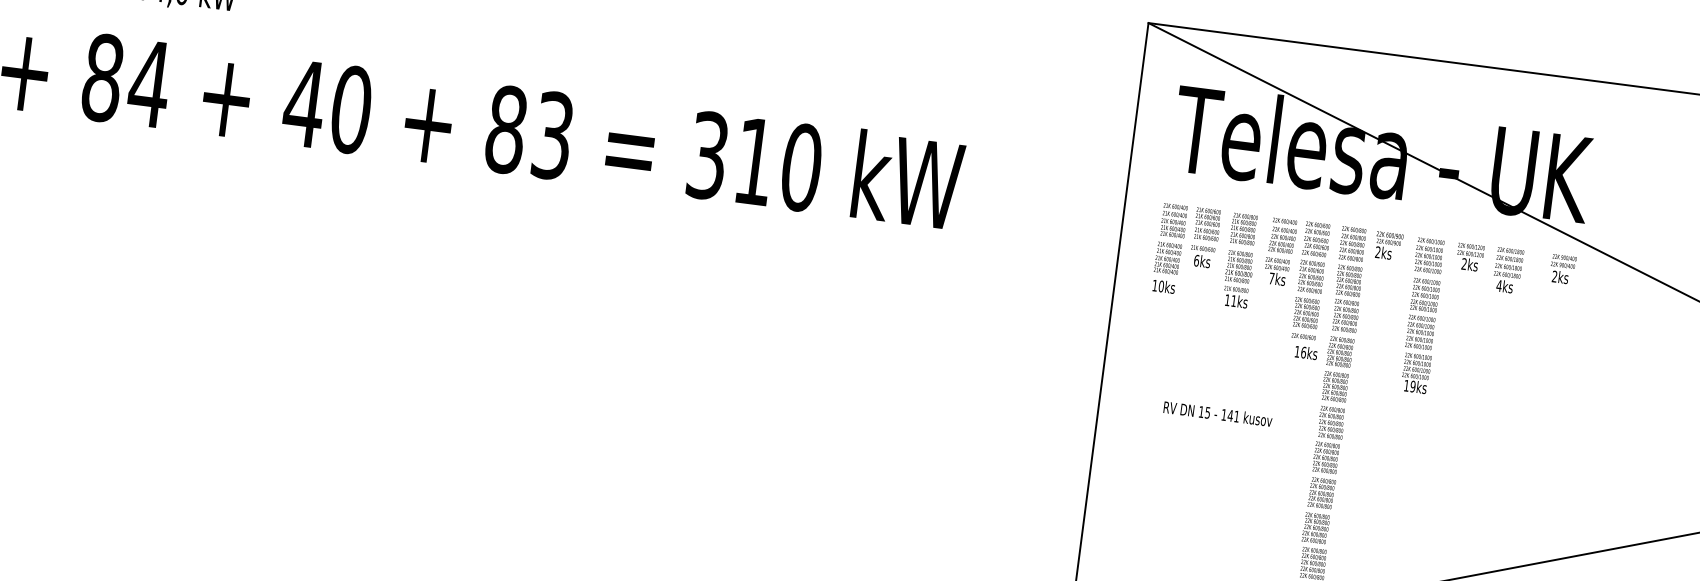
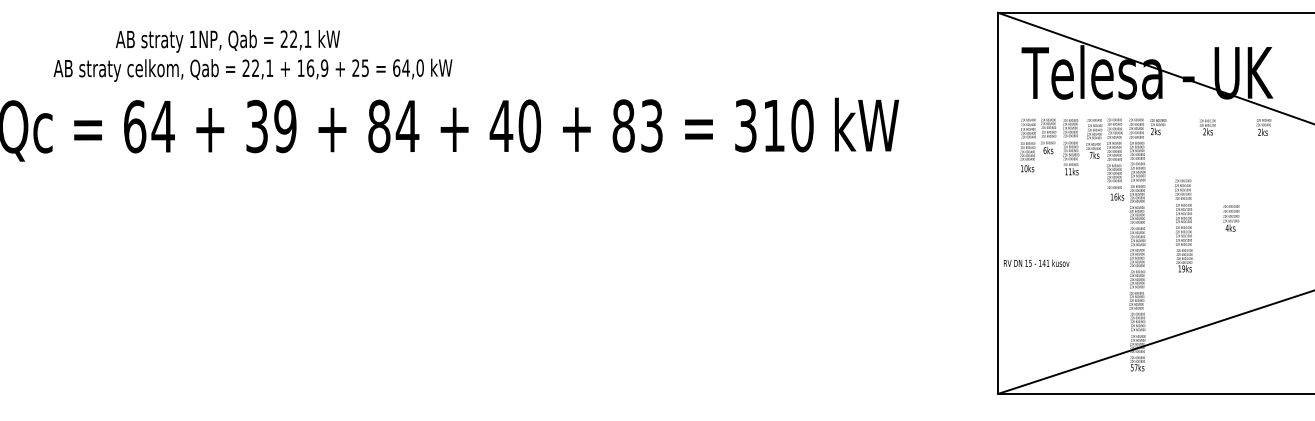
text: (1508, 270) -> (1231, 218), moved
text: (1422, 314) -> (1183, 225), moved
text: (1217, 412) -> (1036, 262), moved

